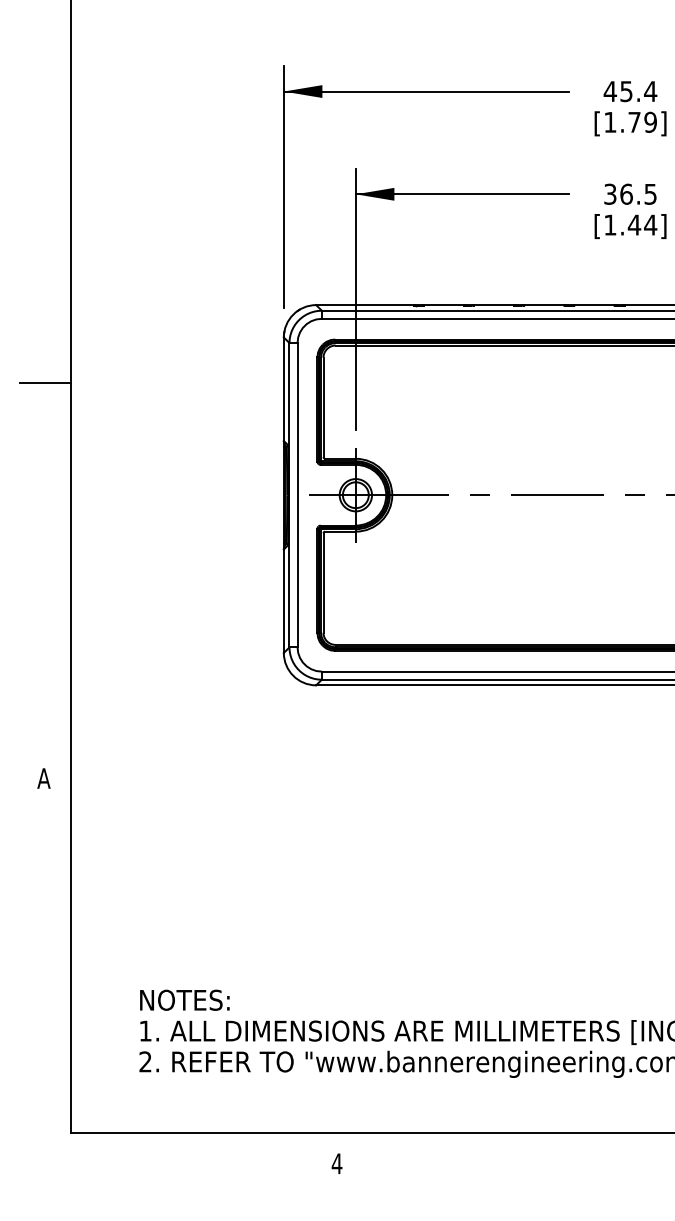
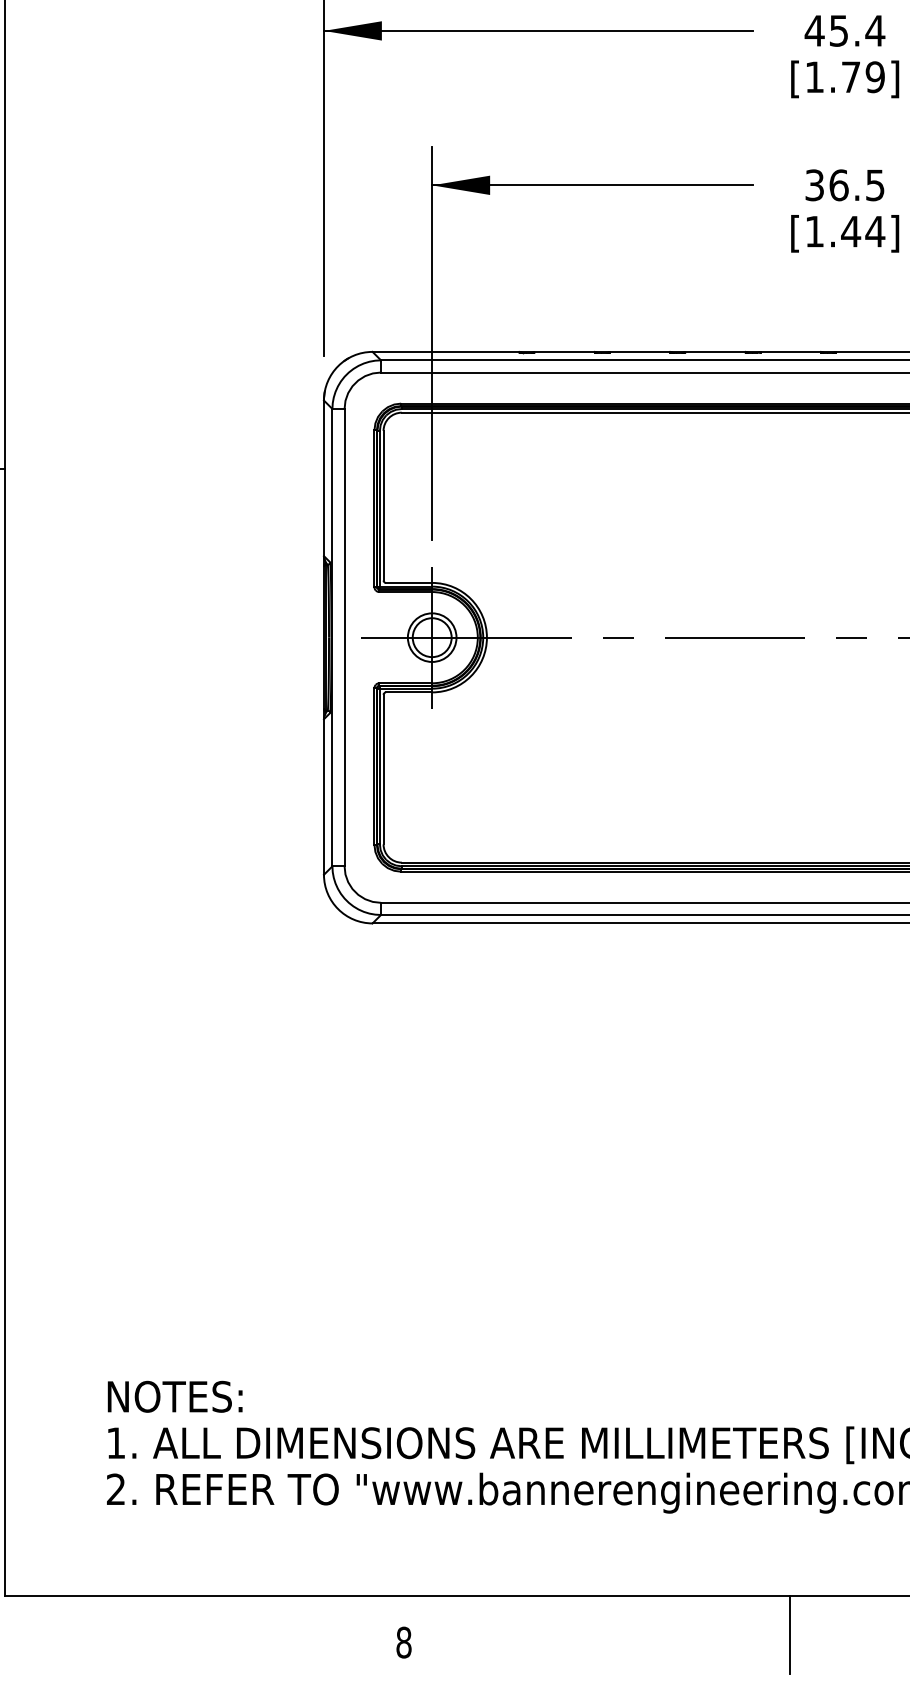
line: (593, 1158) -> (789, 1634), added
text: (336, 1163) -> (403, 1642), 4 -> 8

